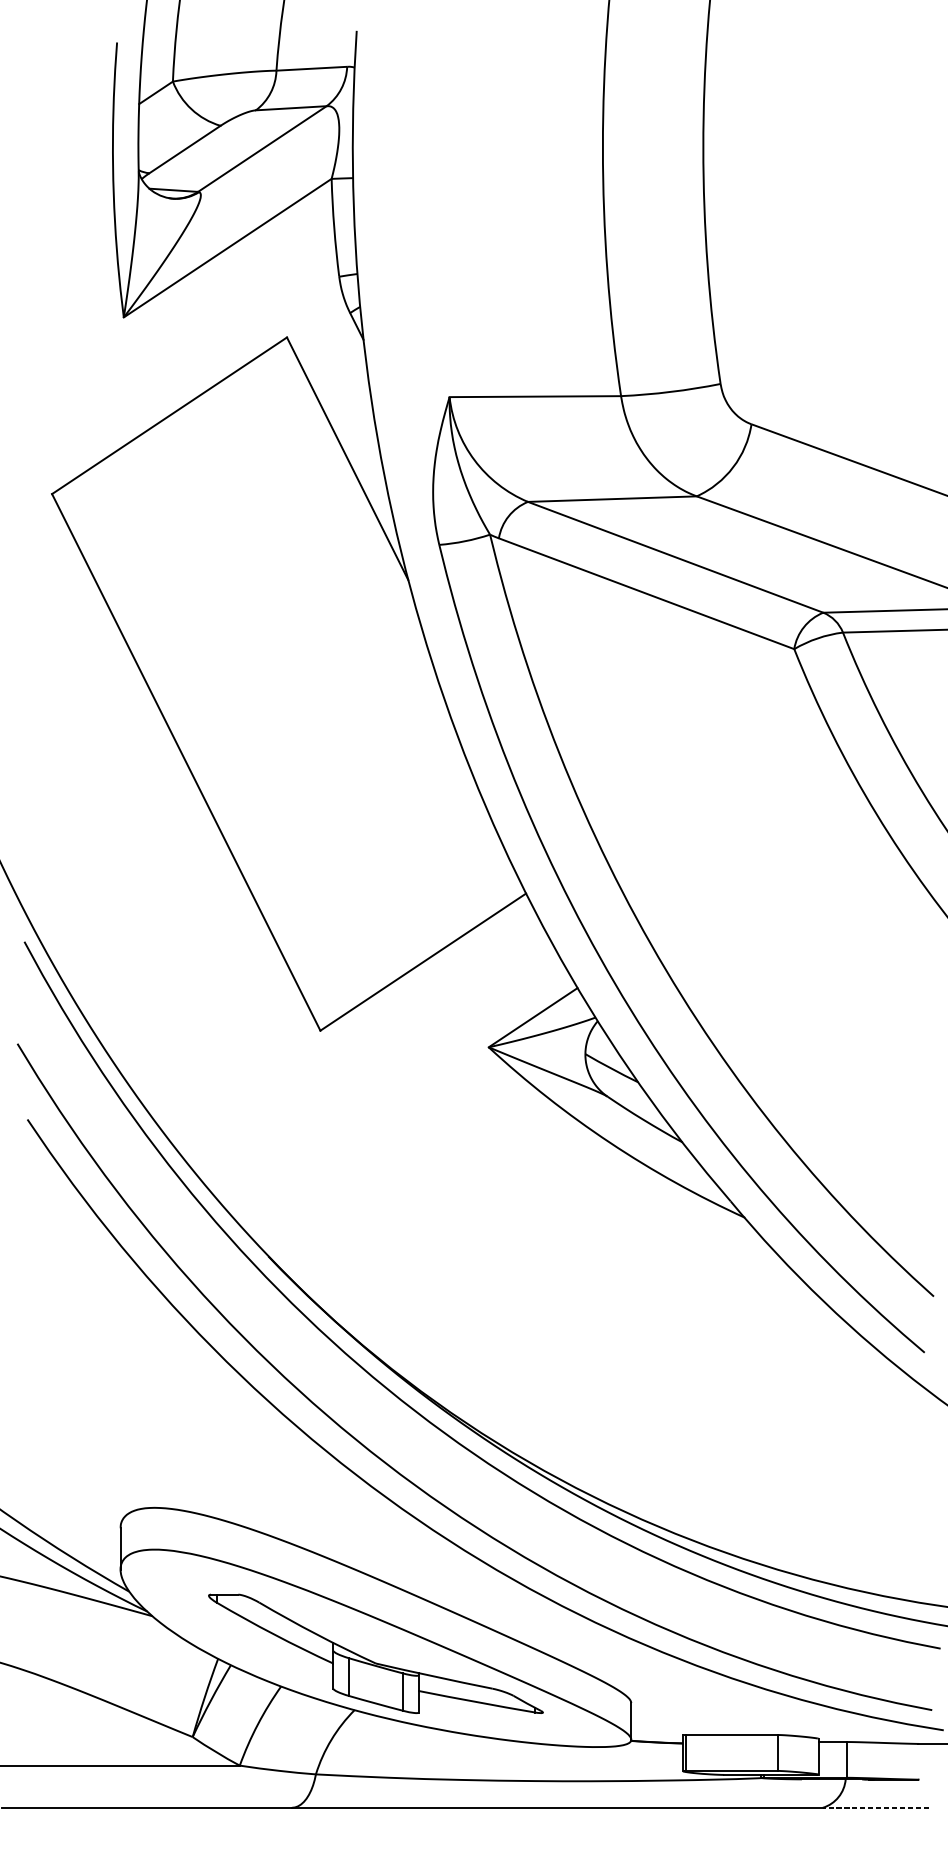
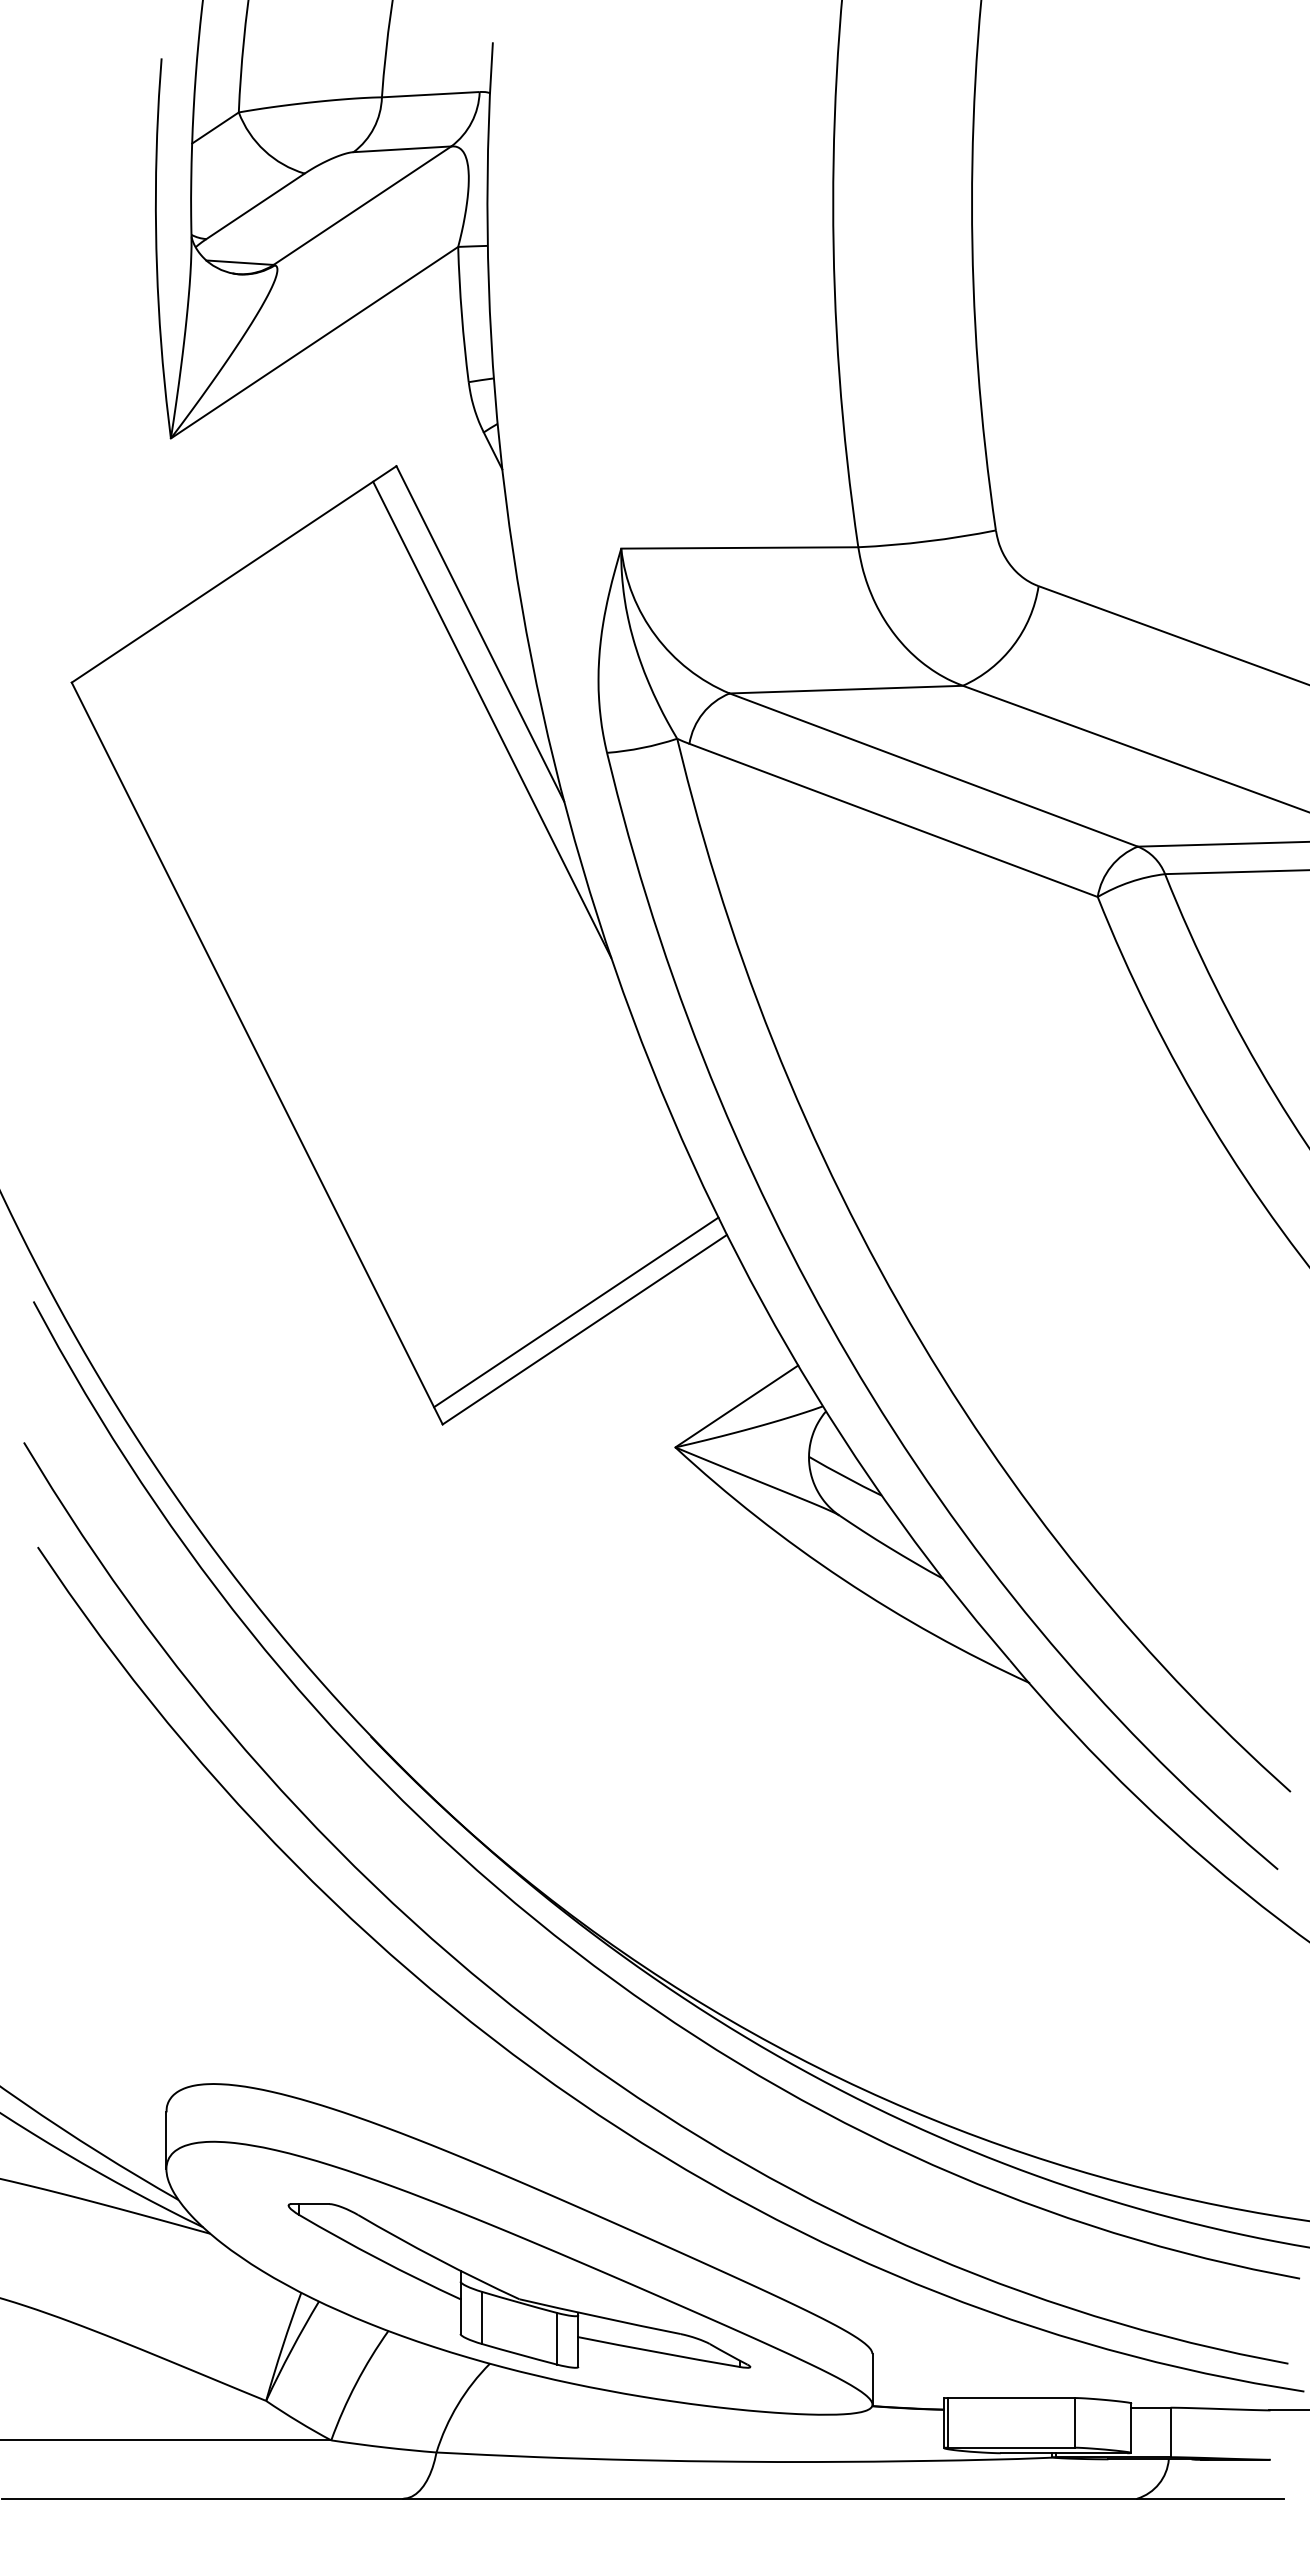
line: (356, 520) -> (492, 719), added
line: (417, 949) -> (576, 1312), added
line: (875, 1807) -> (1210, 2498), dashed -> solid

